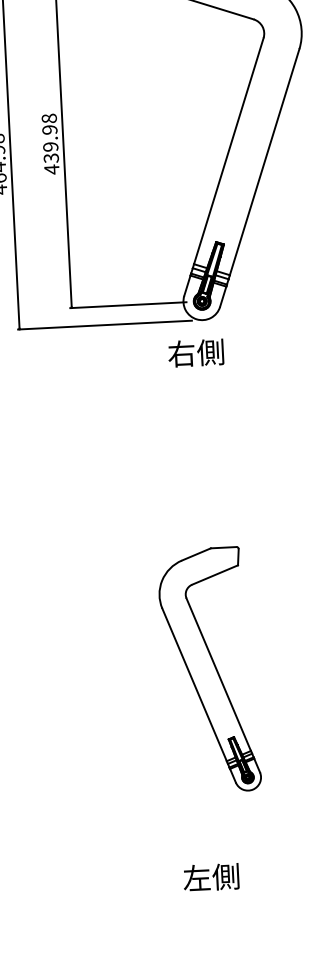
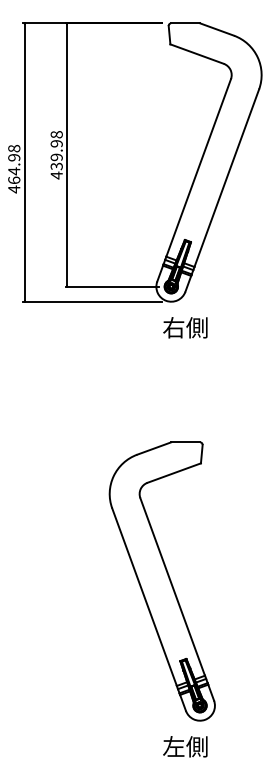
text: (196, 352) -> (185, 327), moved
part: (208, 670) -> (161, 581), size x1.43
text: (211, 877) -> (185, 746), moved

